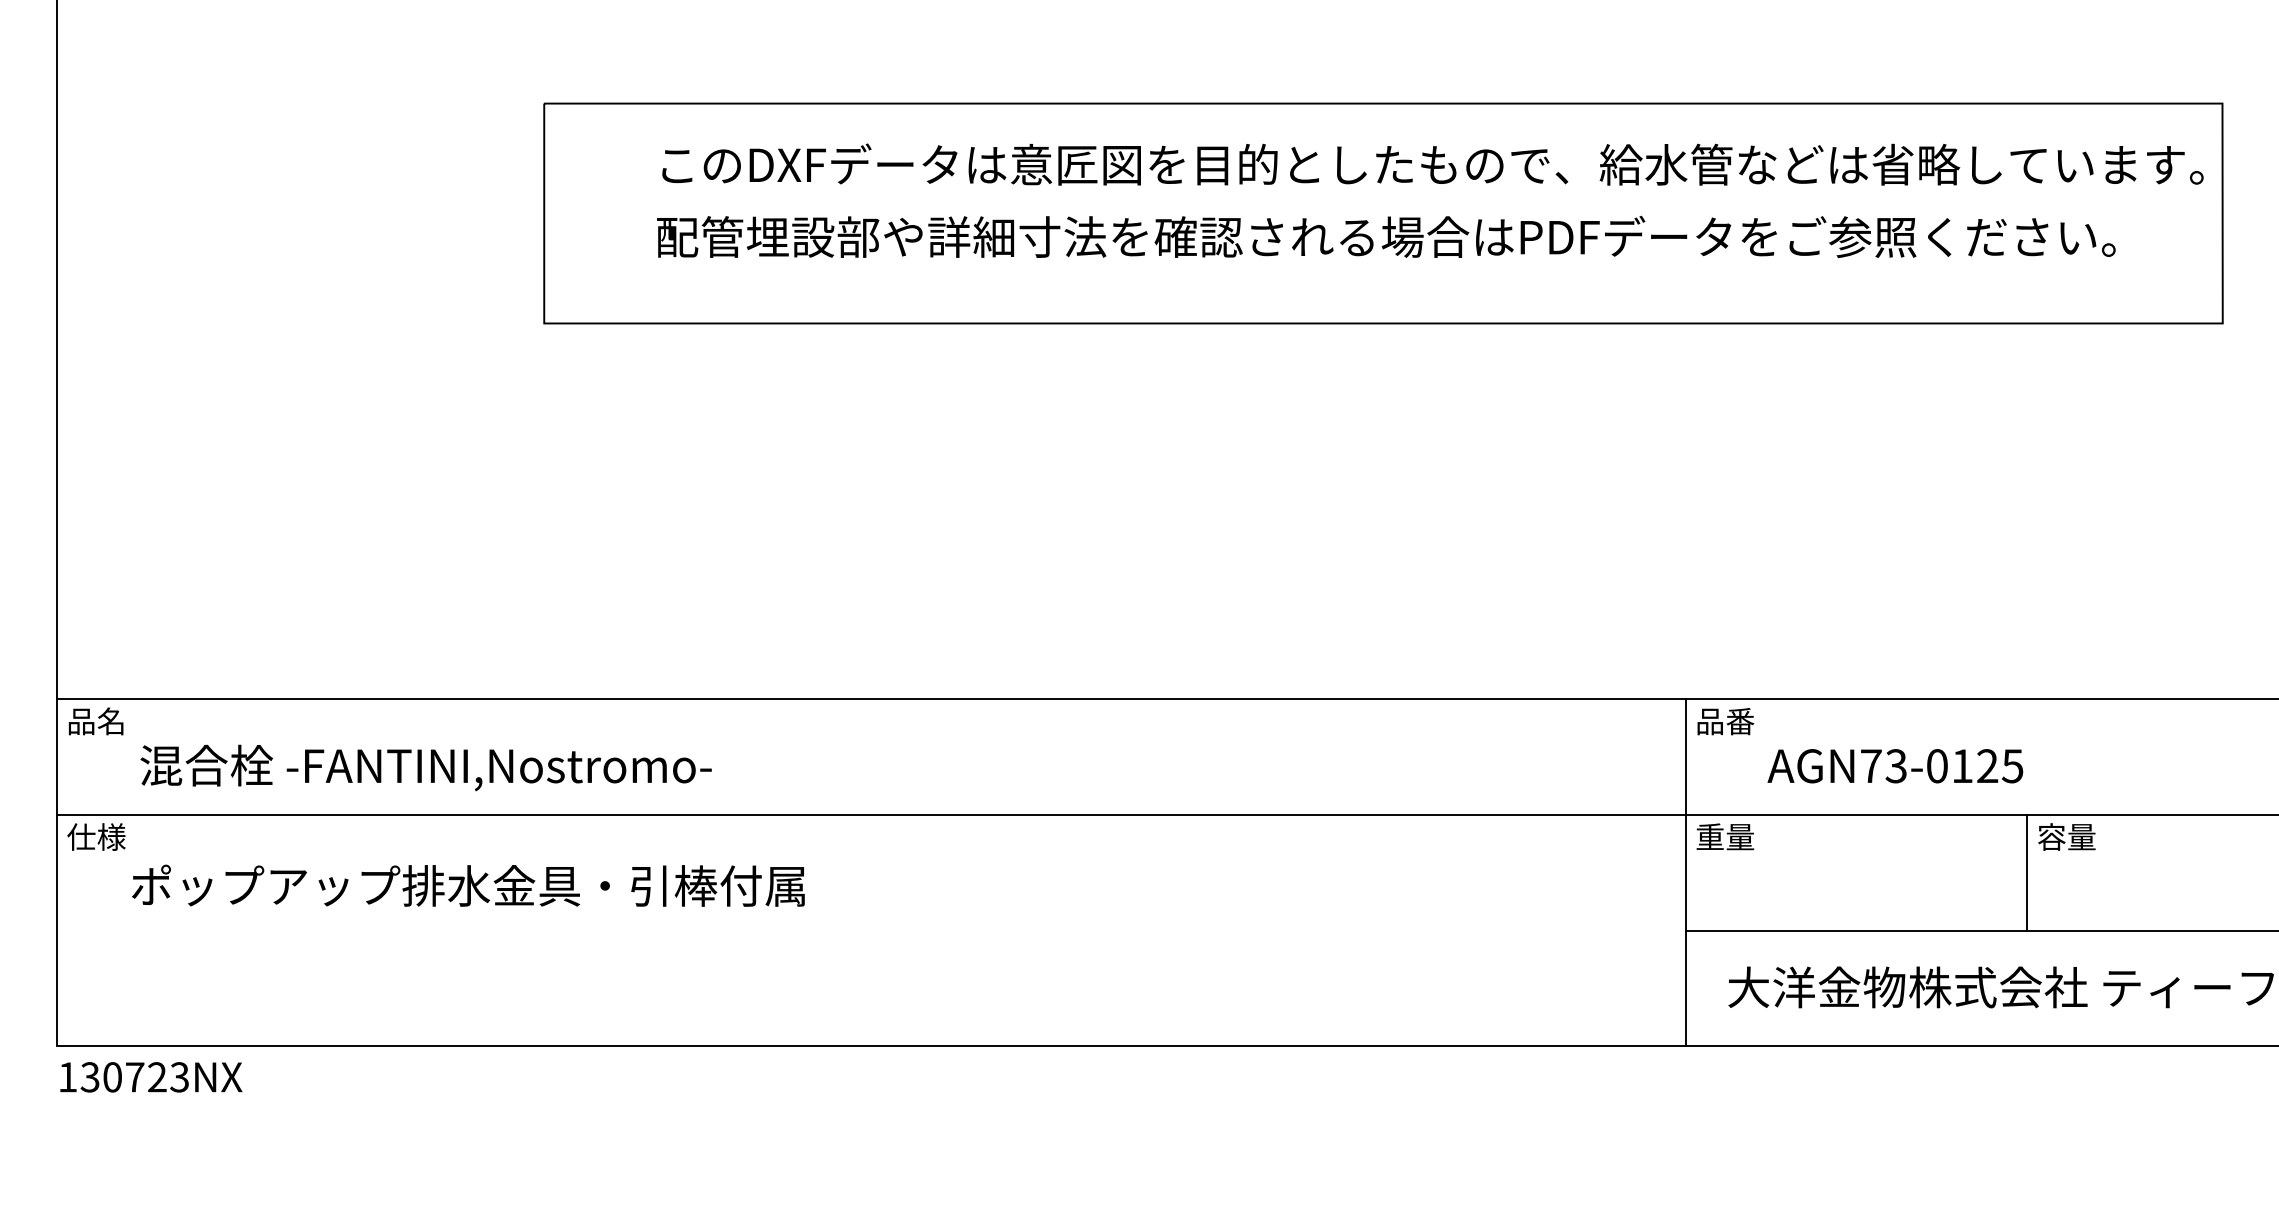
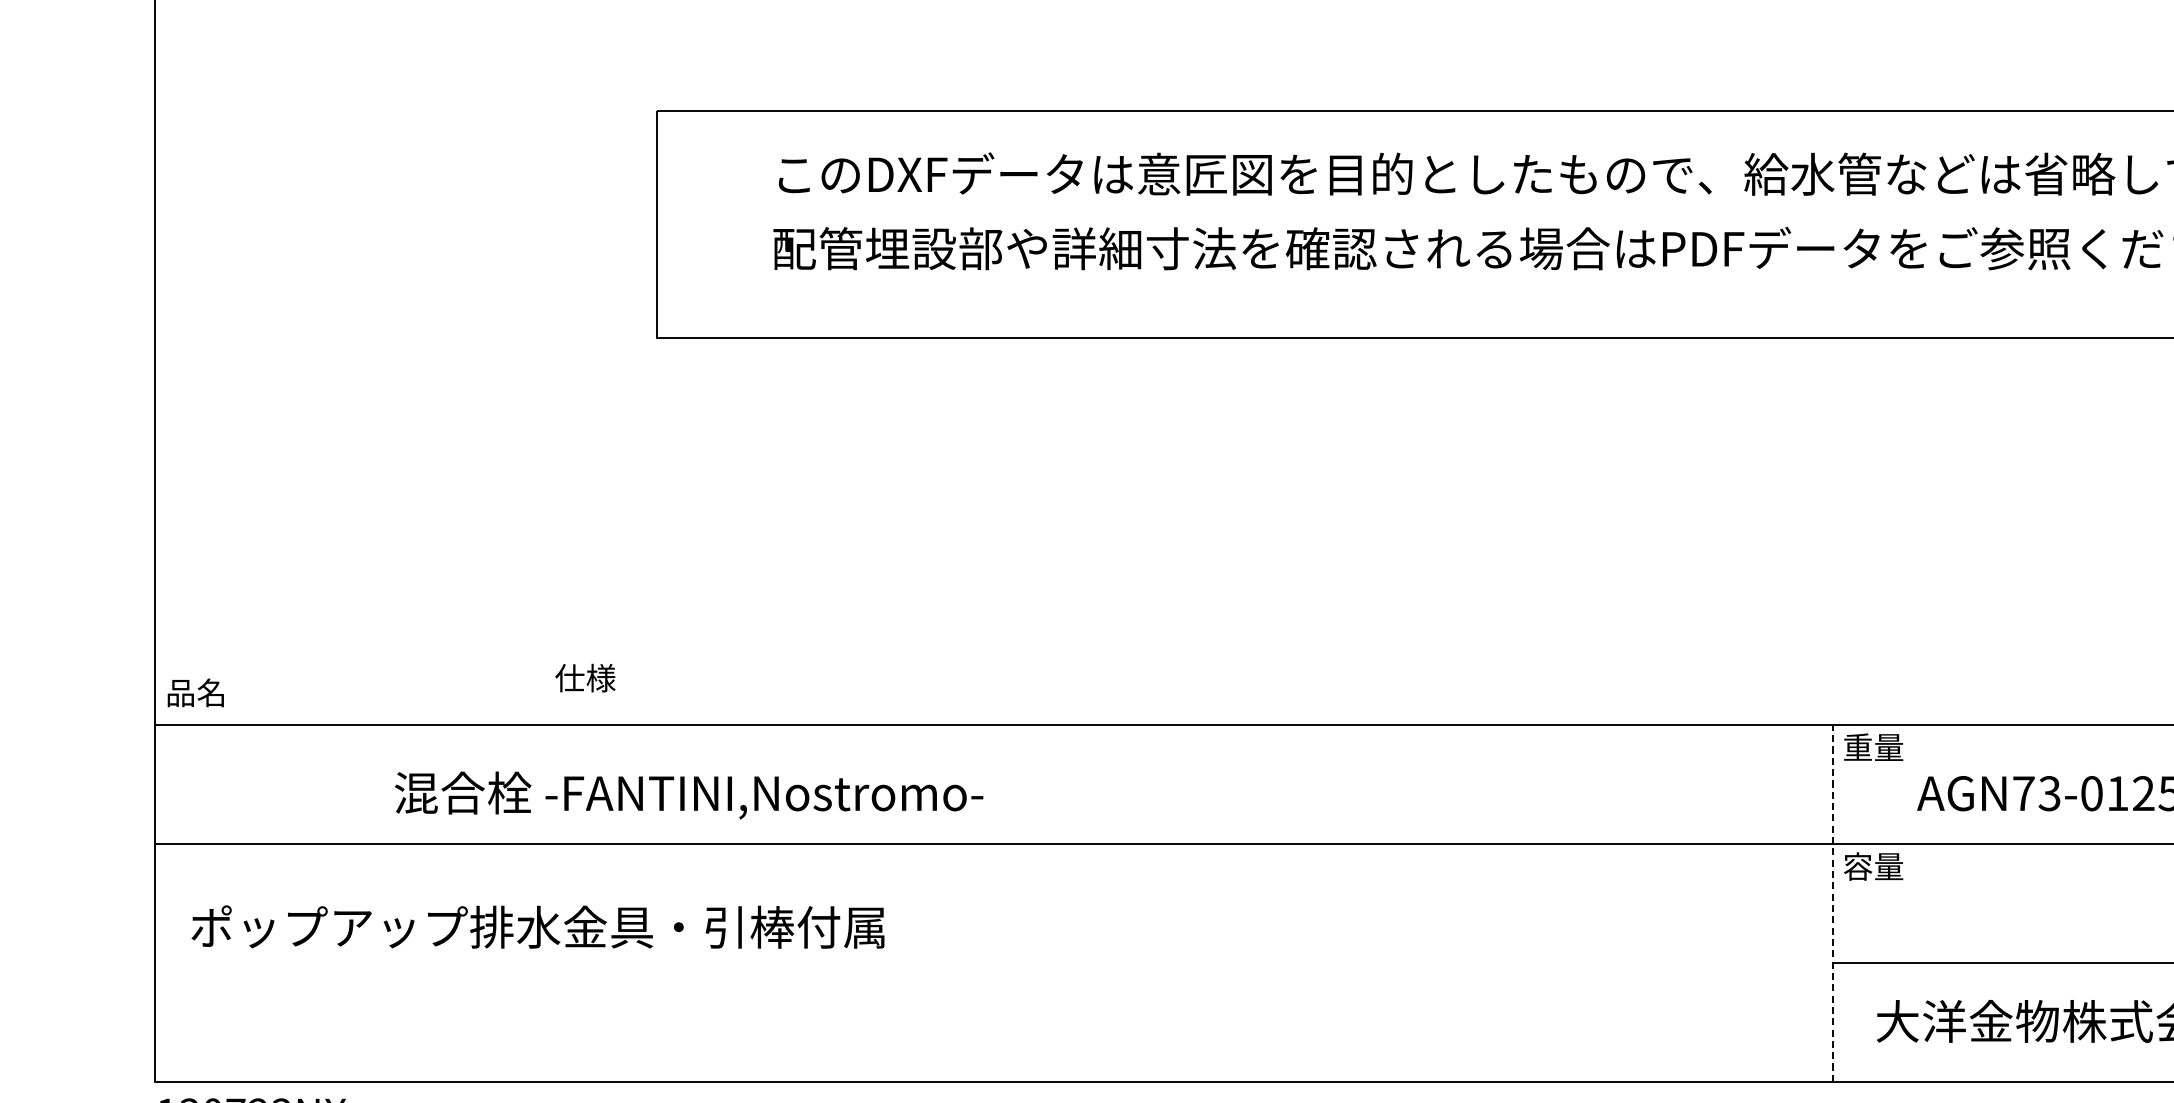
text: (96, 721) -> (196, 693), moved
text: (1725, 721) -> (1873, 747), 品番 -> 重量
text: (425, 767) -> (688, 794), moved
text: (96, 836) -> (585, 677), moved
text: (1709, 836) -> (1857, 866), 重量 -> 容量
line: (1685, 872) -> (1832, 903), solid -> dashed
text: (468, 885) -> (538, 926), moved

